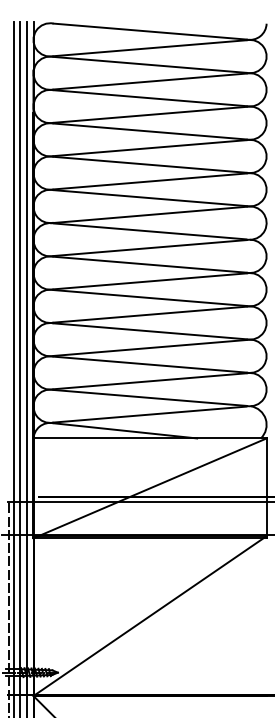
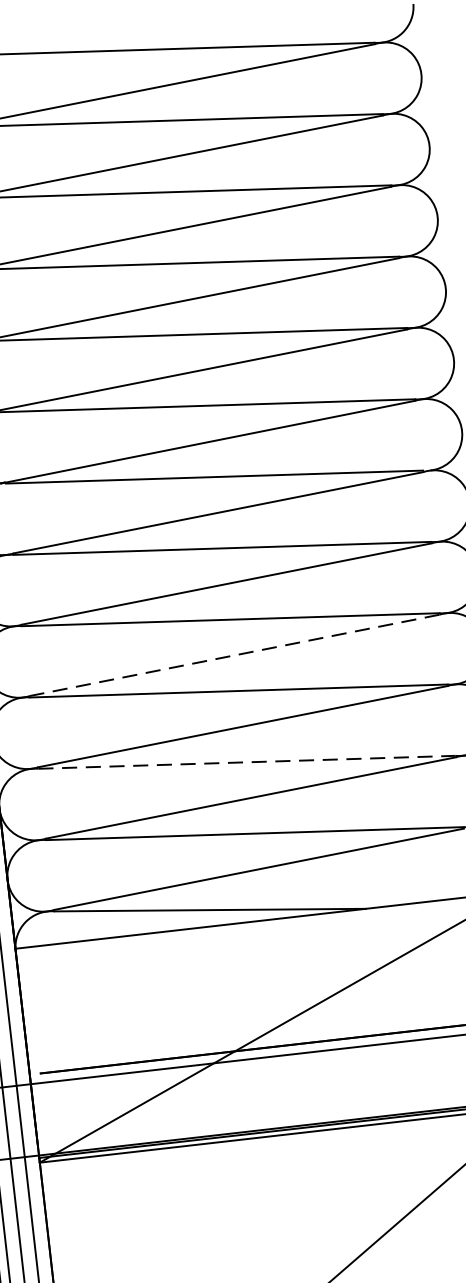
line: (150, 314) -> (235, 654), solid -> dashed
line: (150, 364) -> (247, 761), solid -> dashed

